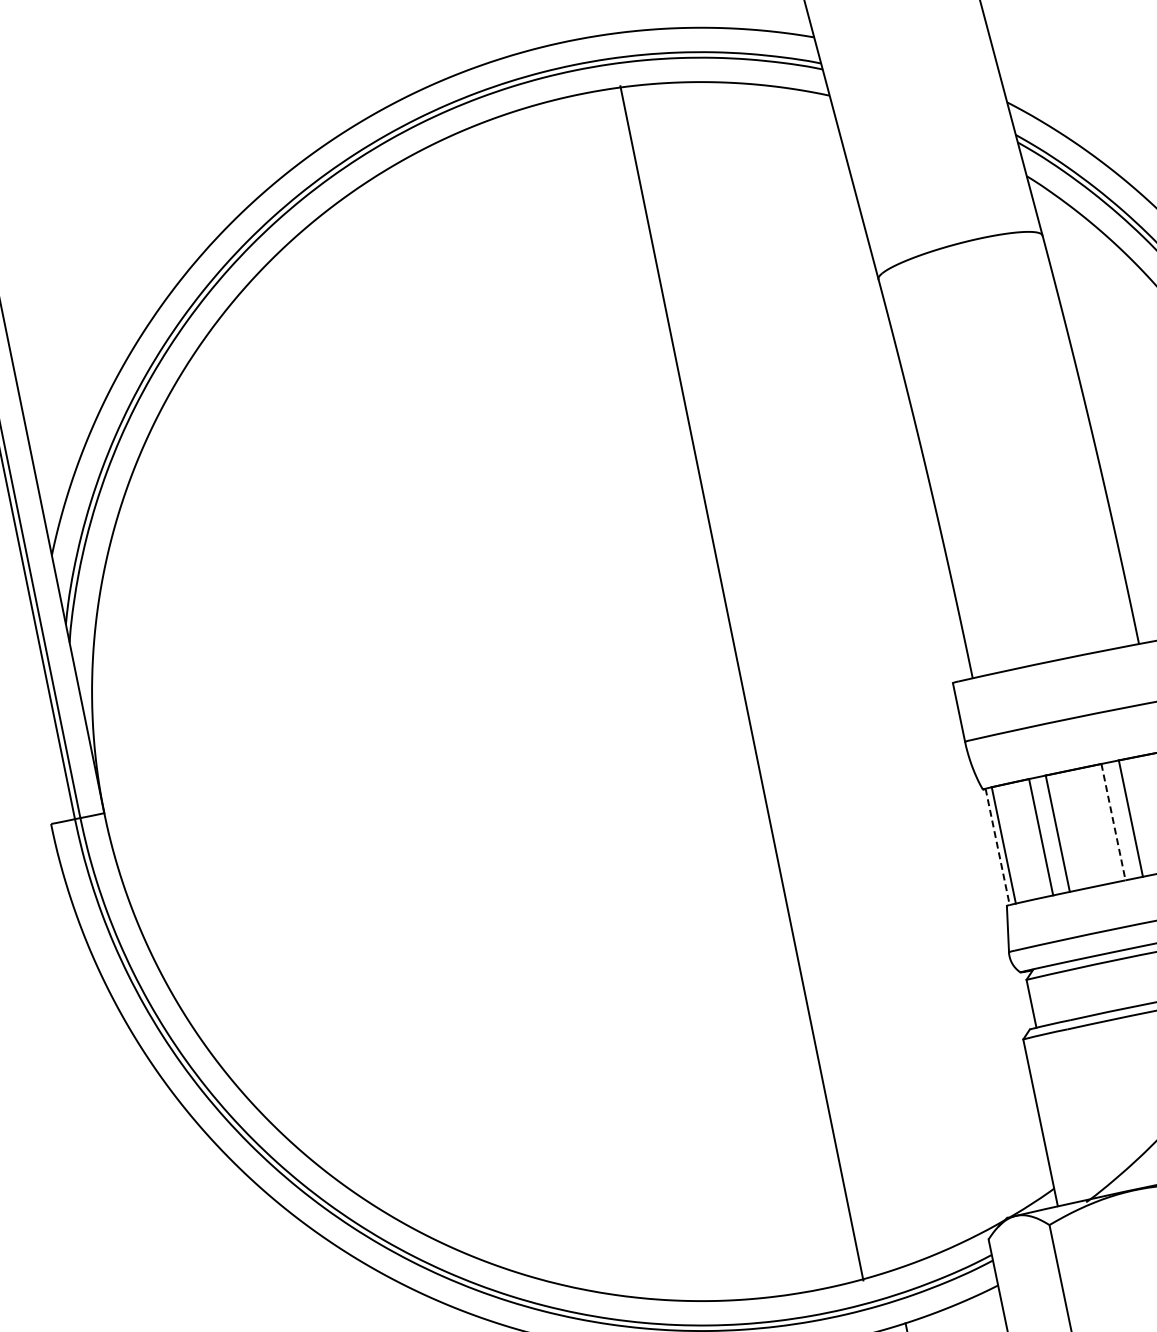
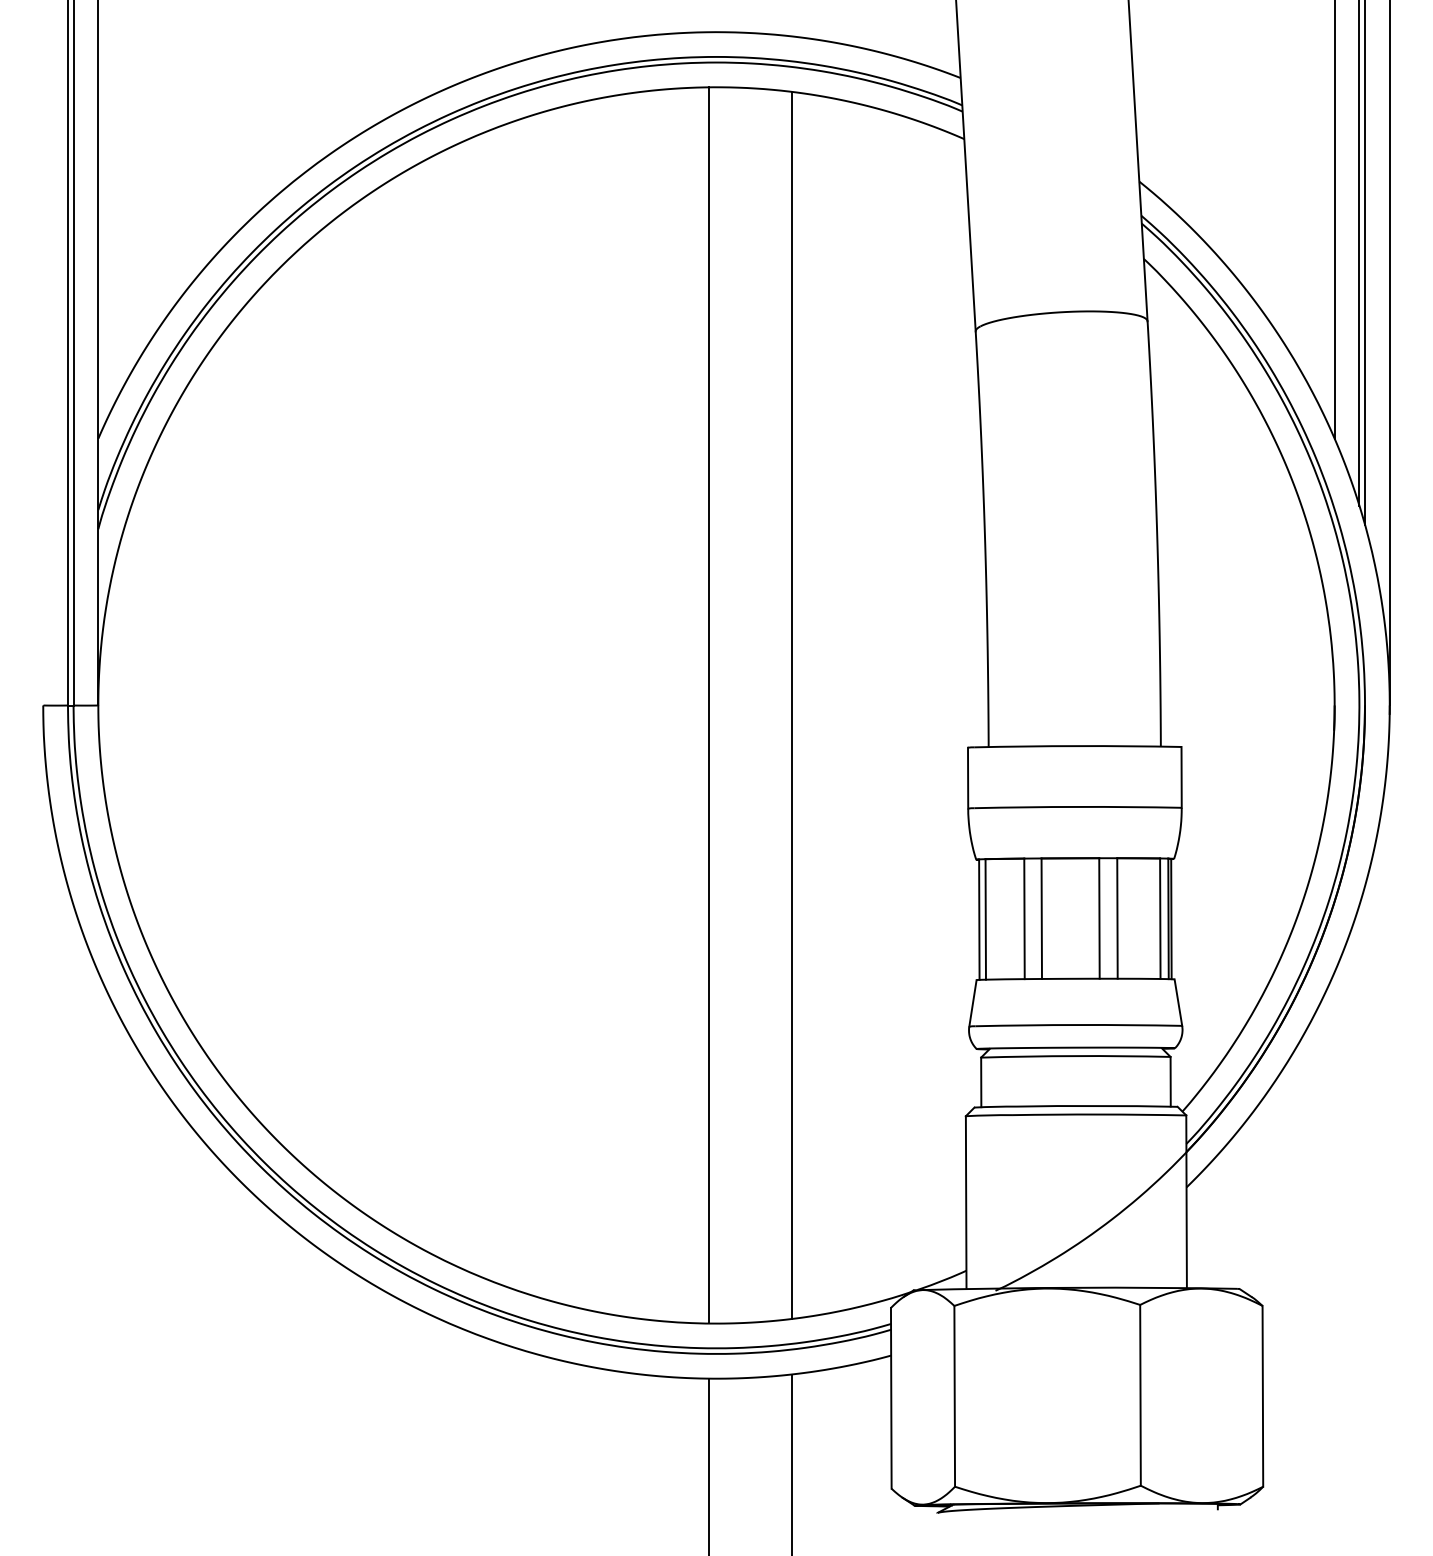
line: (774, 676) -> (791, 705), added
line: (742, 683) -> (709, 705), moved
line: (1113, 822) -> (1099, 918), dashed -> solid
line: (997, 847) -> (979, 920), dashed -> solid

